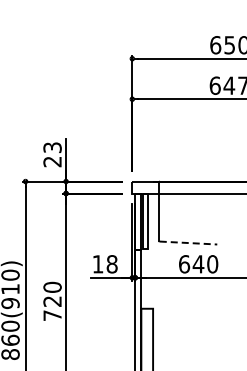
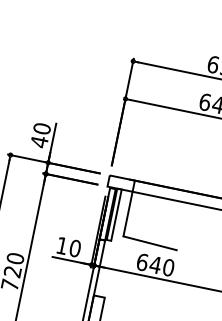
text: (52, 154) -> (40, 135), 23 -> 40
line: (188, 243) -> (150, 243), dashed -> solid
text: (111, 264) -> (74, 248), 18 -> 10

